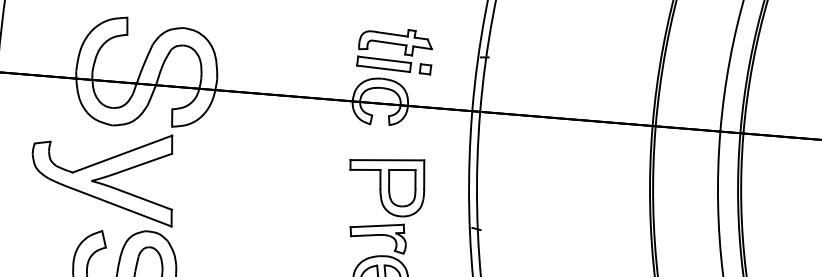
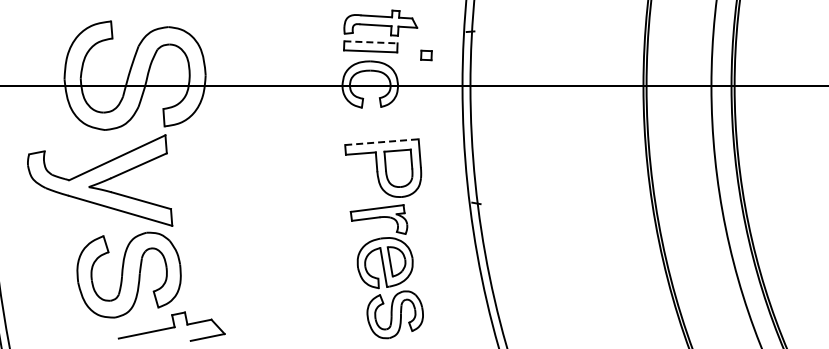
line: (384, 59) -> (370, 42), solid -> dashed
part: (425, 69) -> (426, 55), moved
line: (386, 160) -> (381, 142), solid -> dashed

